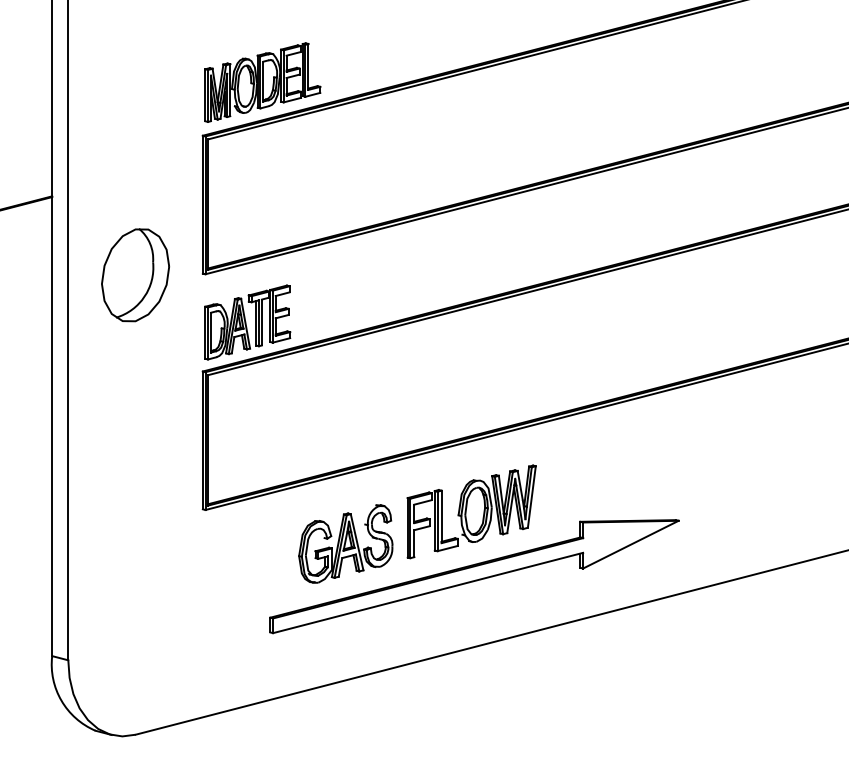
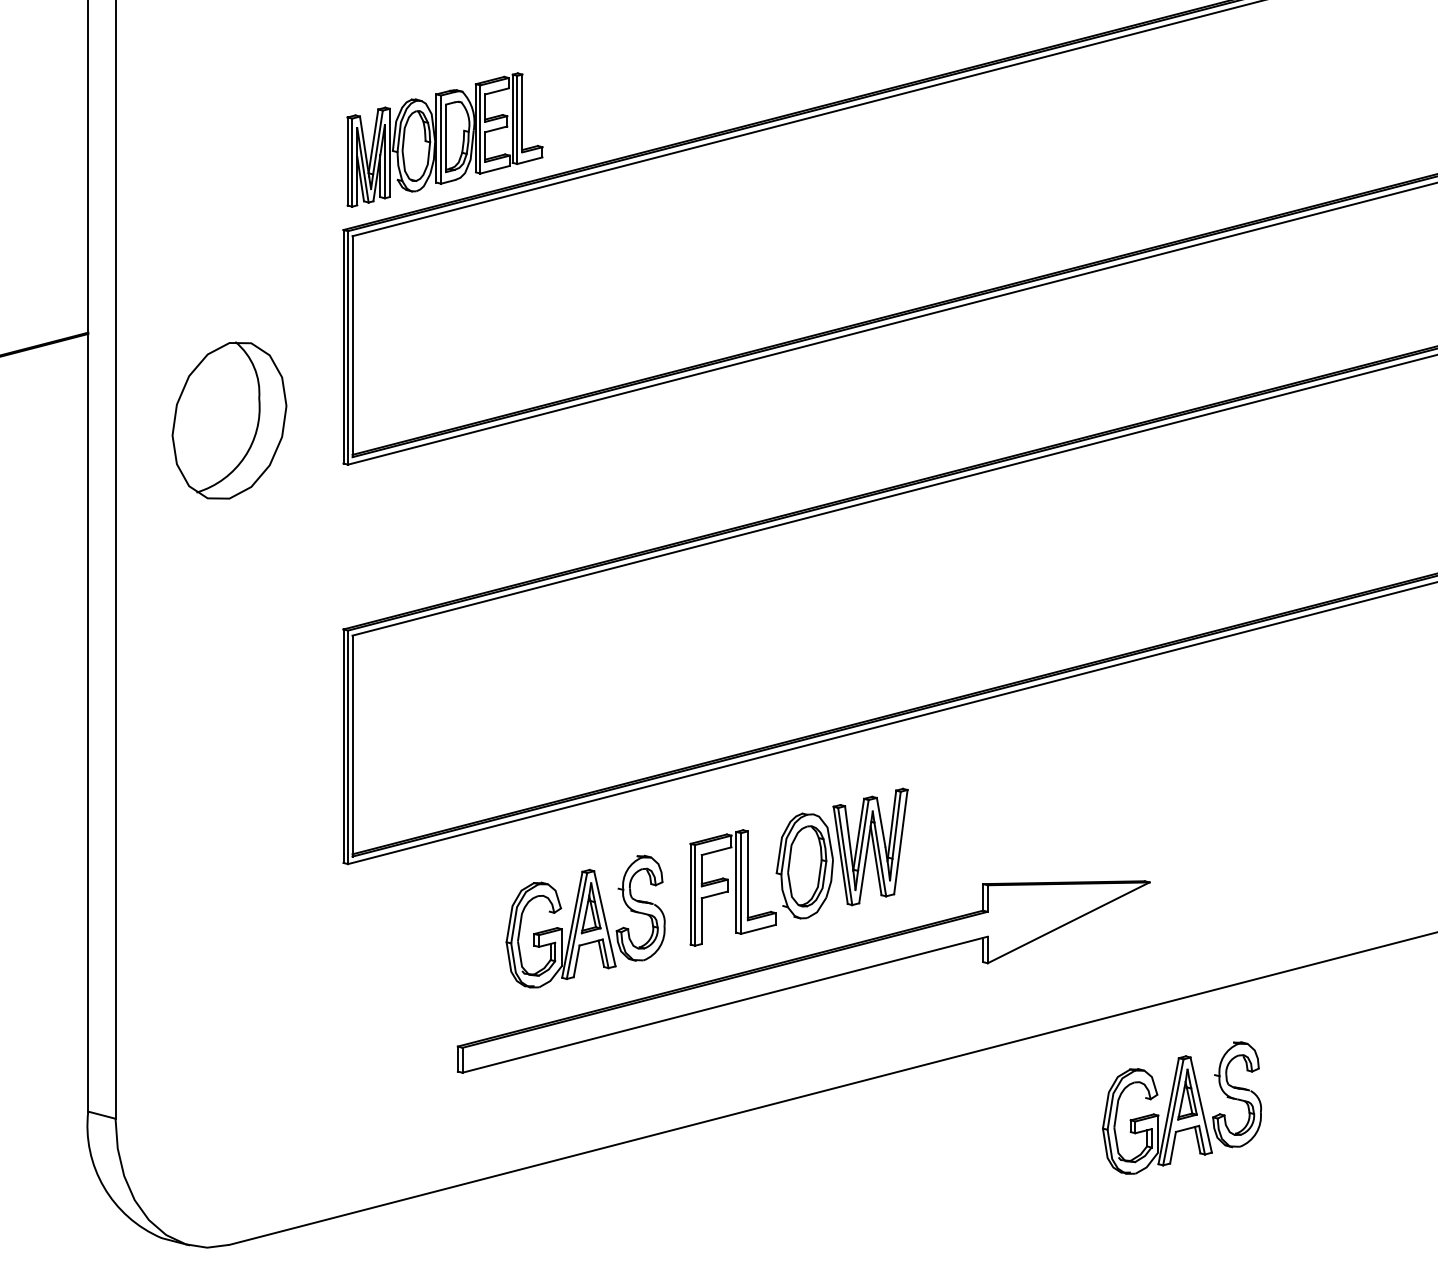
part: (135, 275) -> (229, 421), moved
part: (247, 322) -> (419, 546), removed
part: (697, 653) -> (1181, 1107), added

